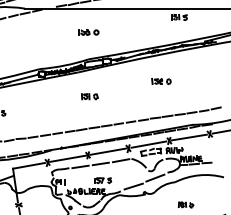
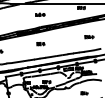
part: (161, 82) -> (89, 37), moved

